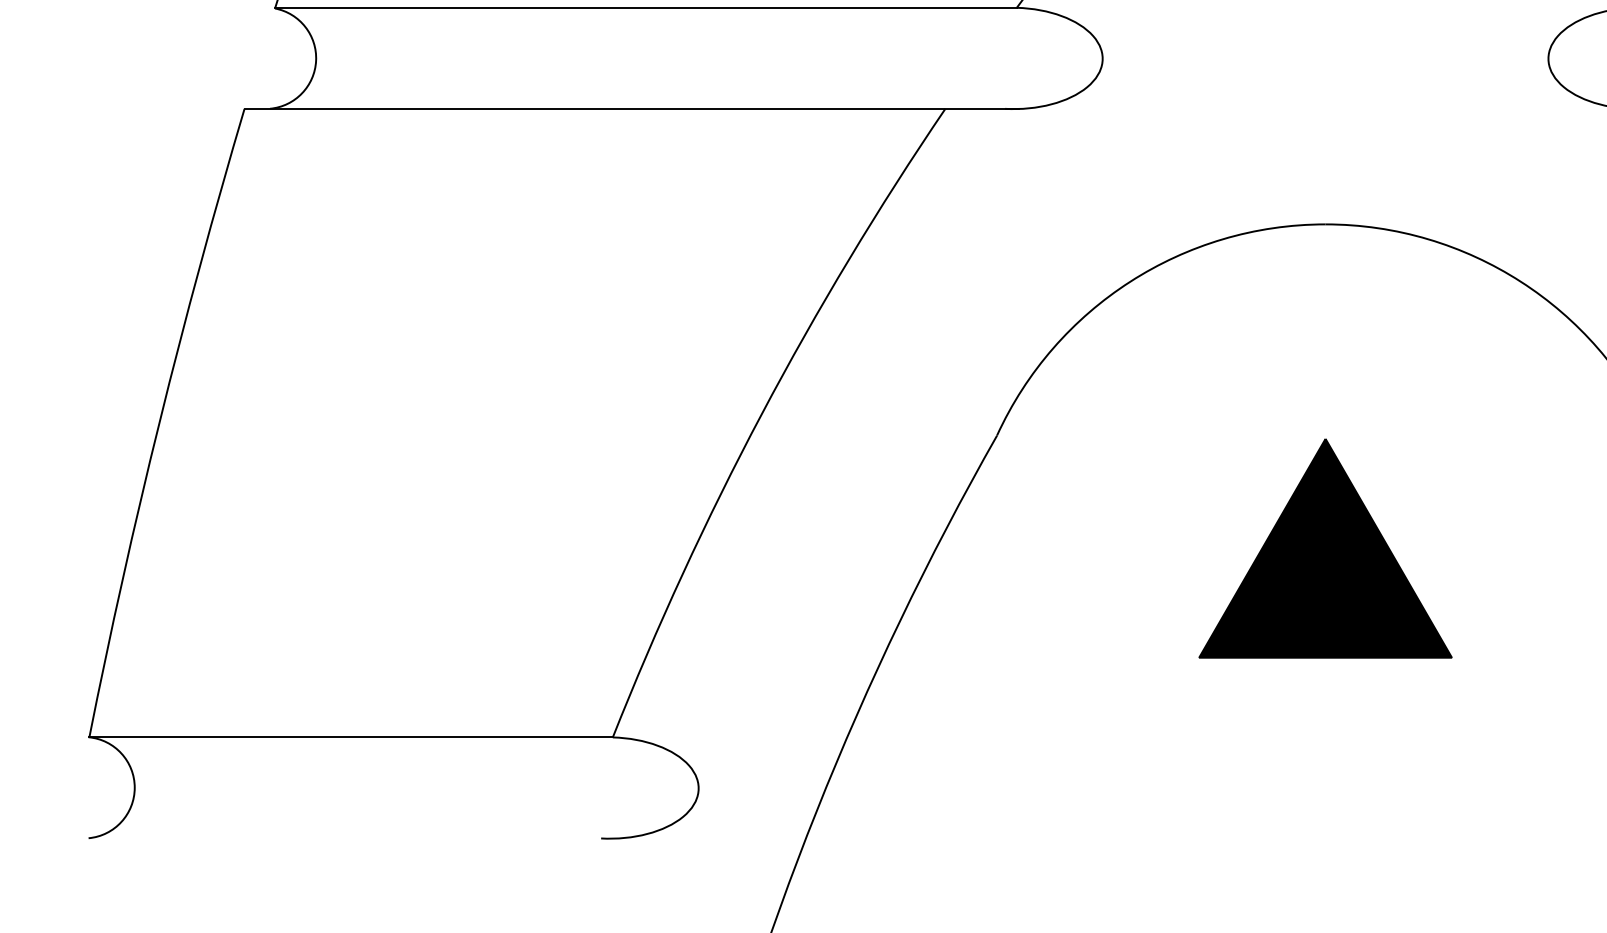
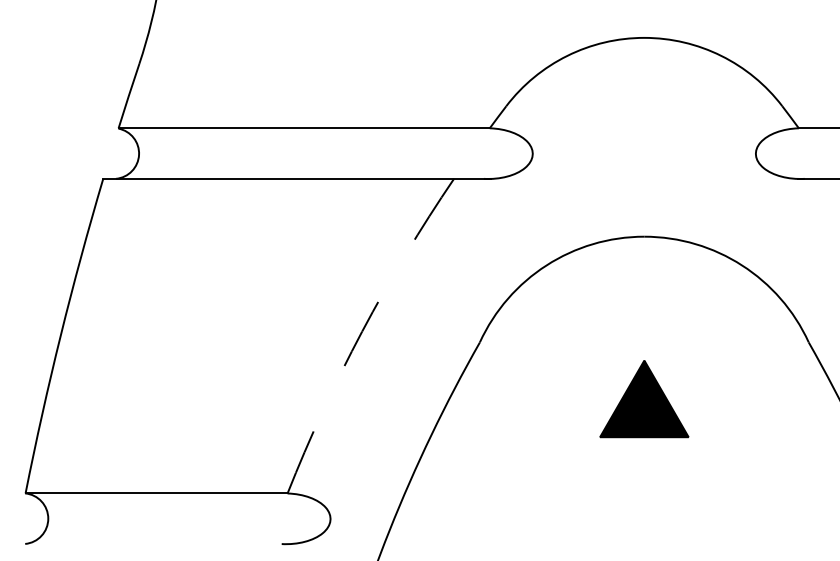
arc: (762, 413) -> (362, 331), solid -> dashed
part: (1325, 547) -> (644, 398), size x0.7

